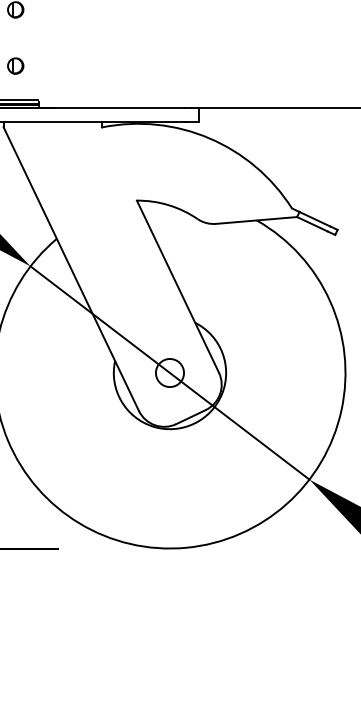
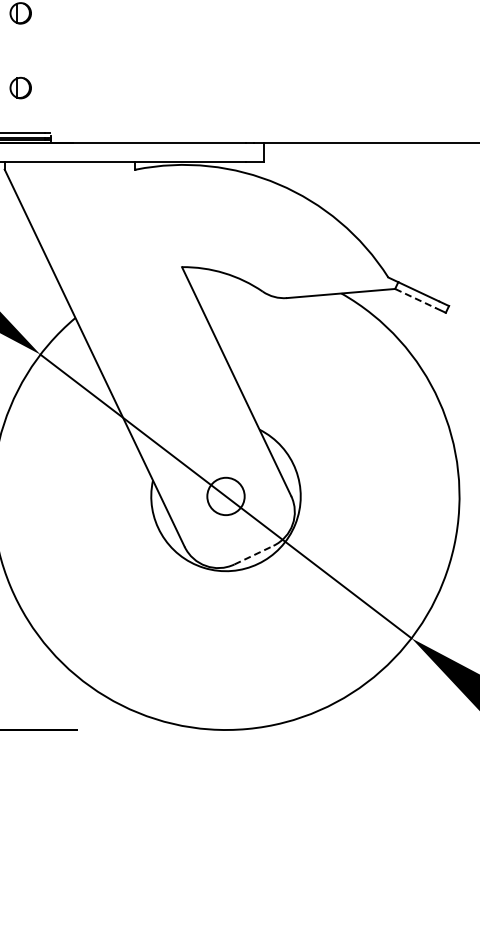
line: (312, 224) -> (415, 298), solid -> dashed
line: (191, 417) -> (254, 555), solid -> dashed

